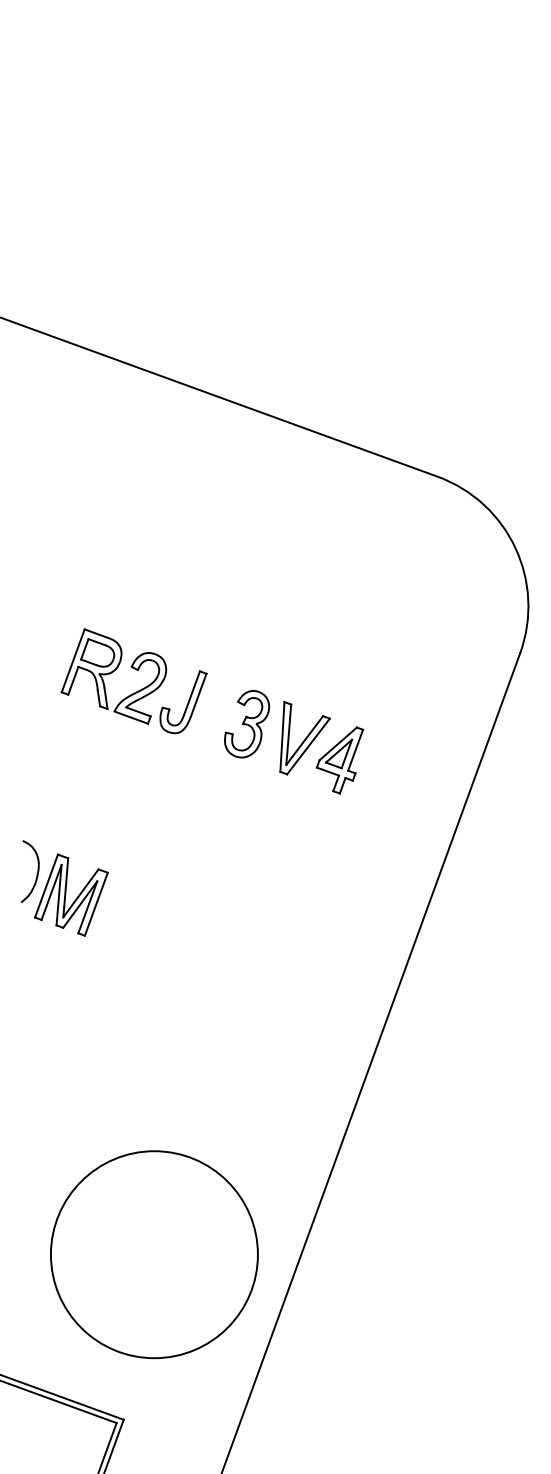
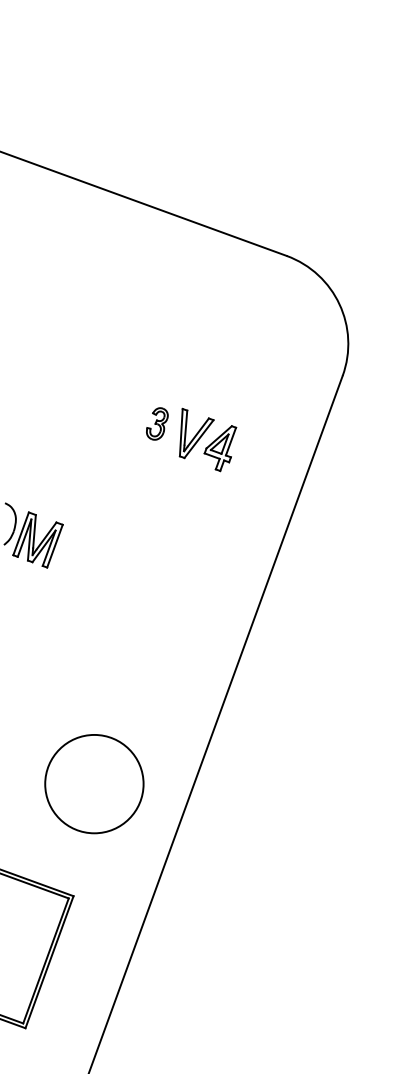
part: (138, 671) -> (83, 388), removed
part: (247, 723) -> (157, 423), size x0.7
circle: (154, 1253) -> (94, 783), size x0.7

